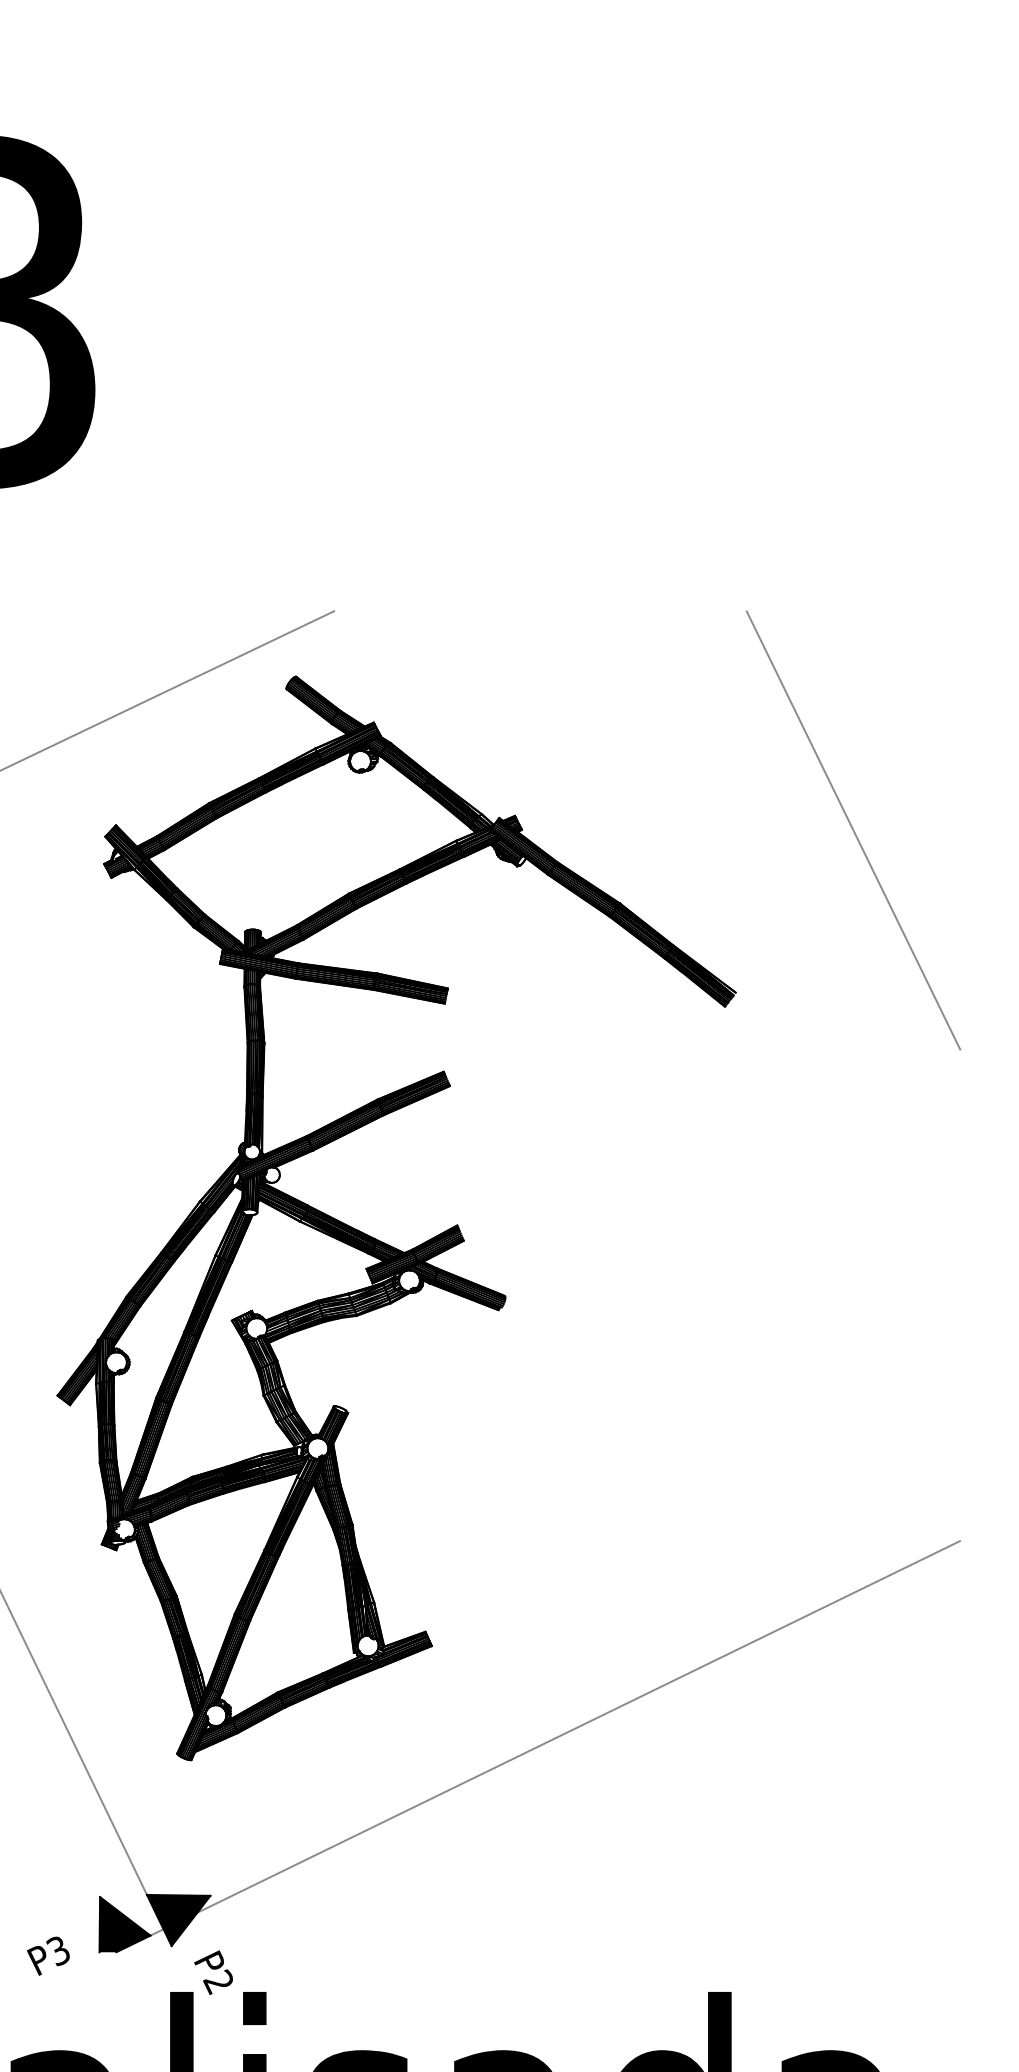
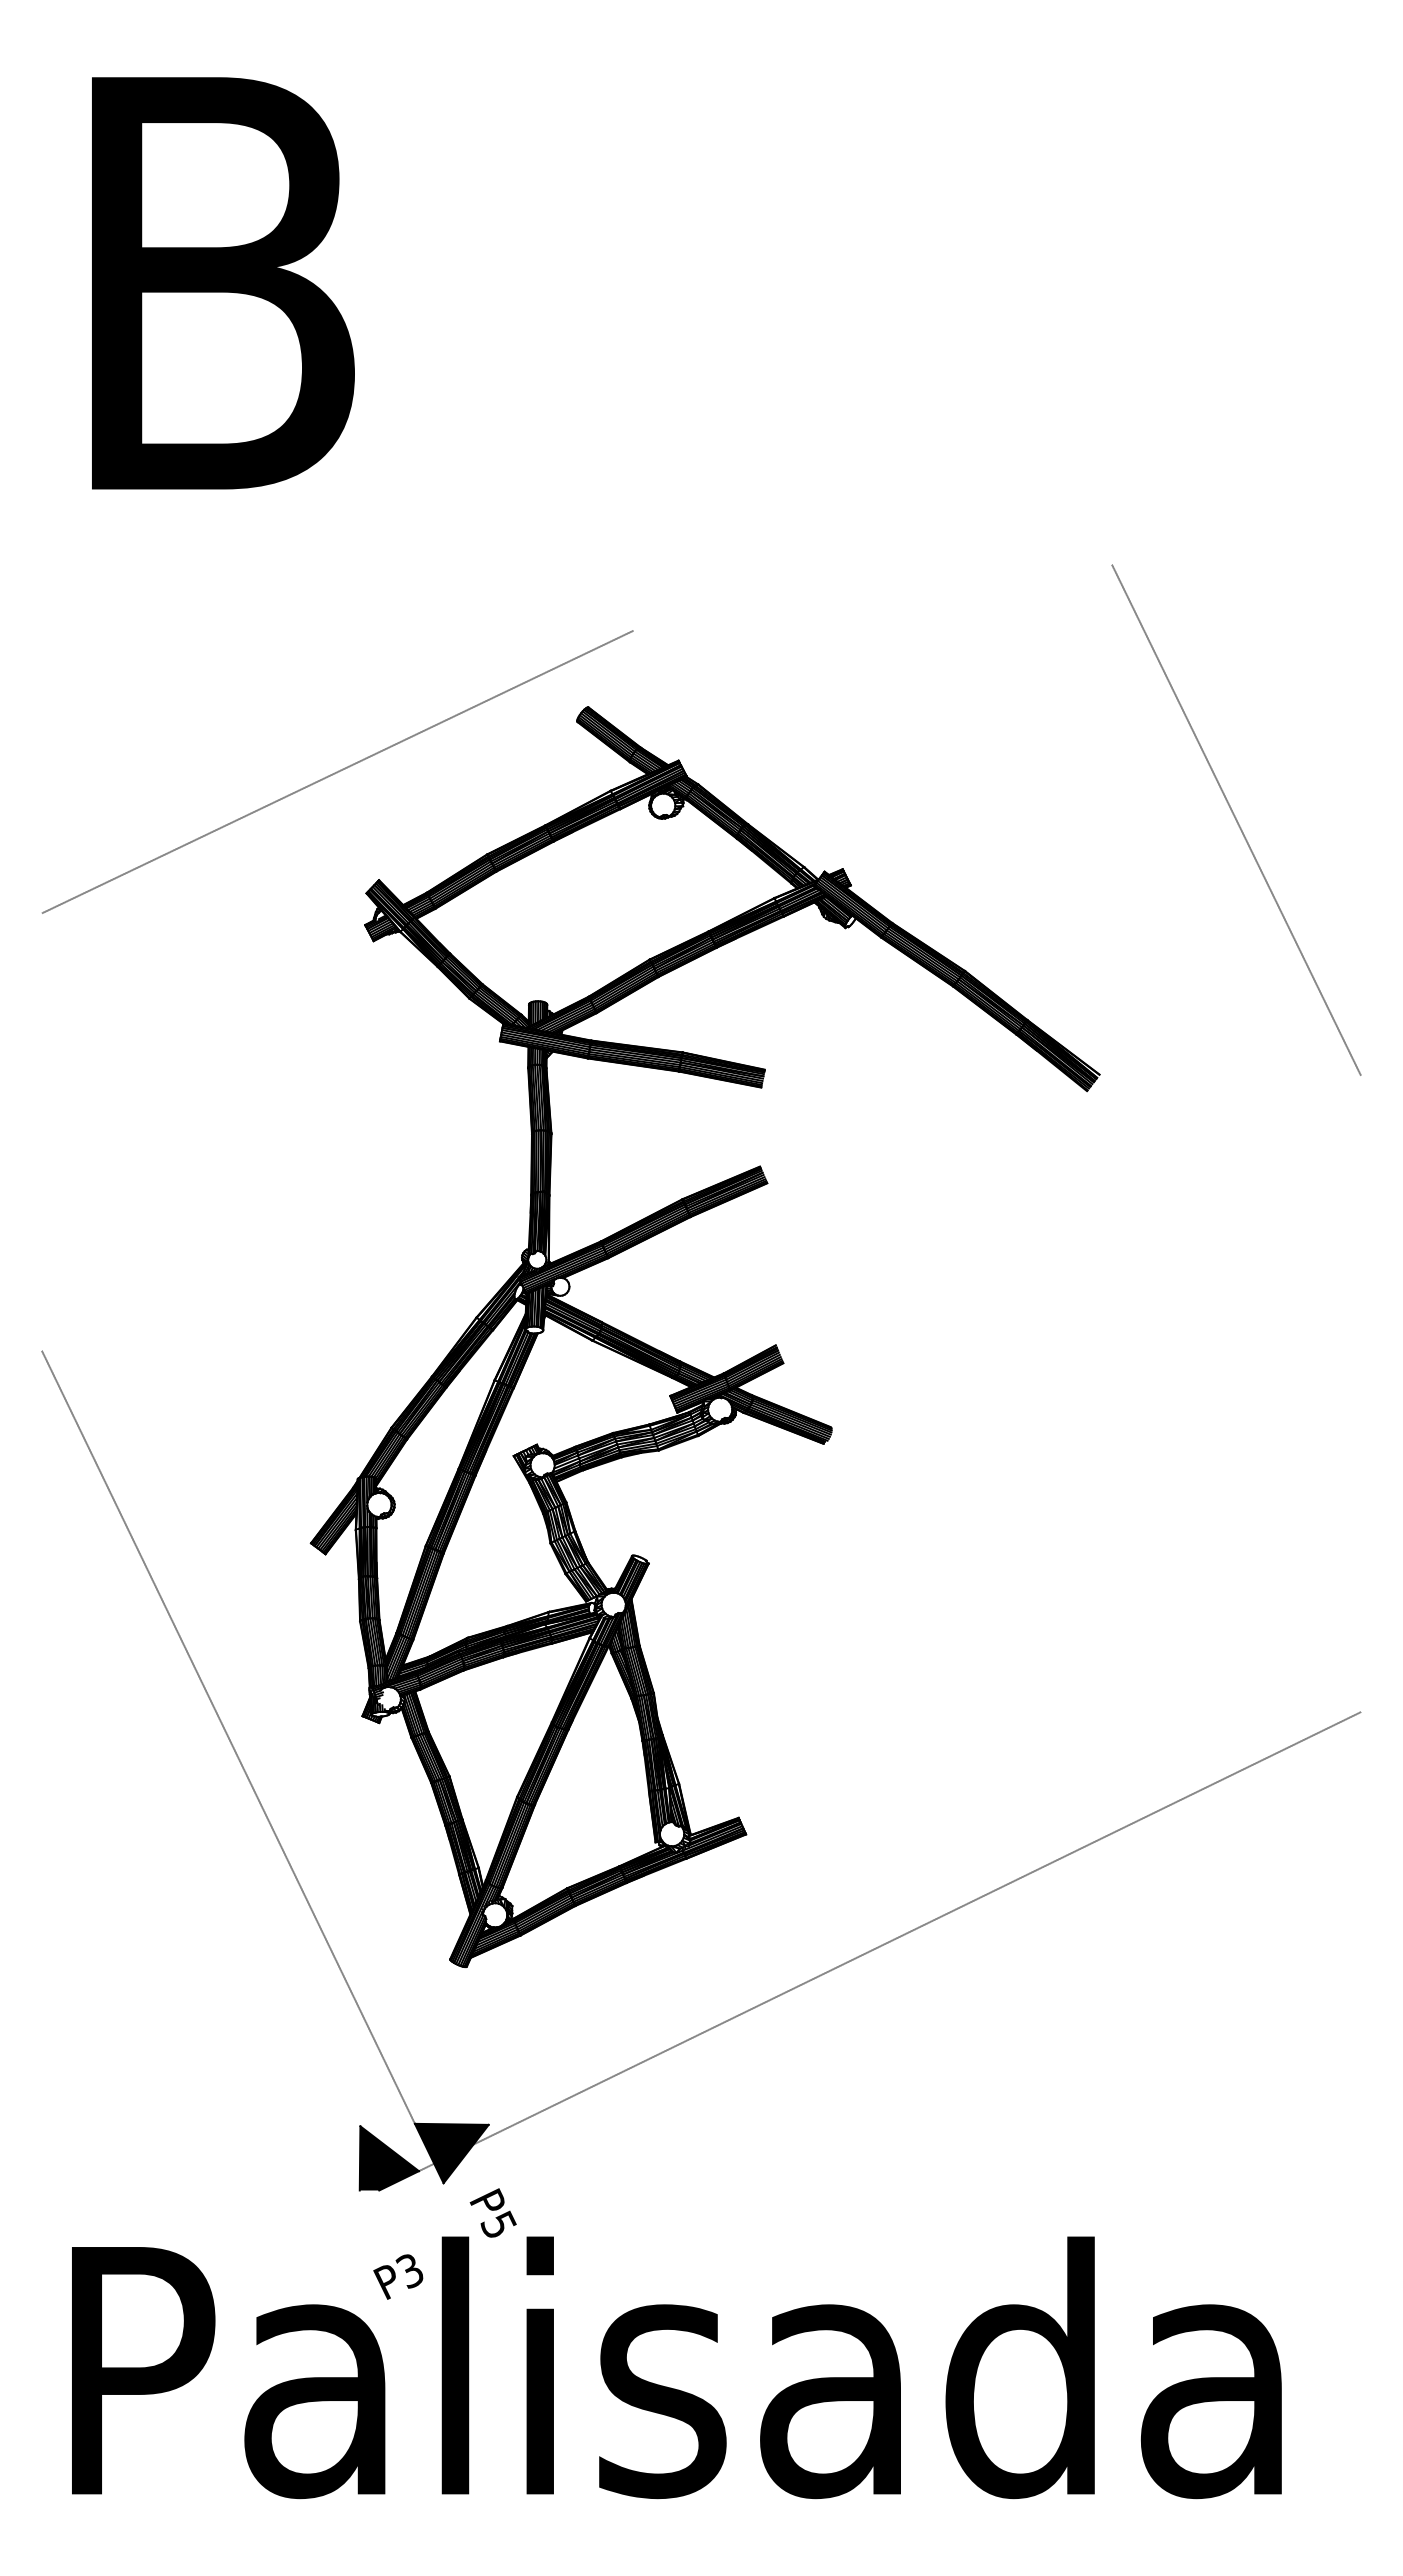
line: (853, 829) -> (1236, 819), moved
text: (48, 1955) -> (398, 2276), moved
text: (218, 1982) -> (498, 2225), P2 -> P5

